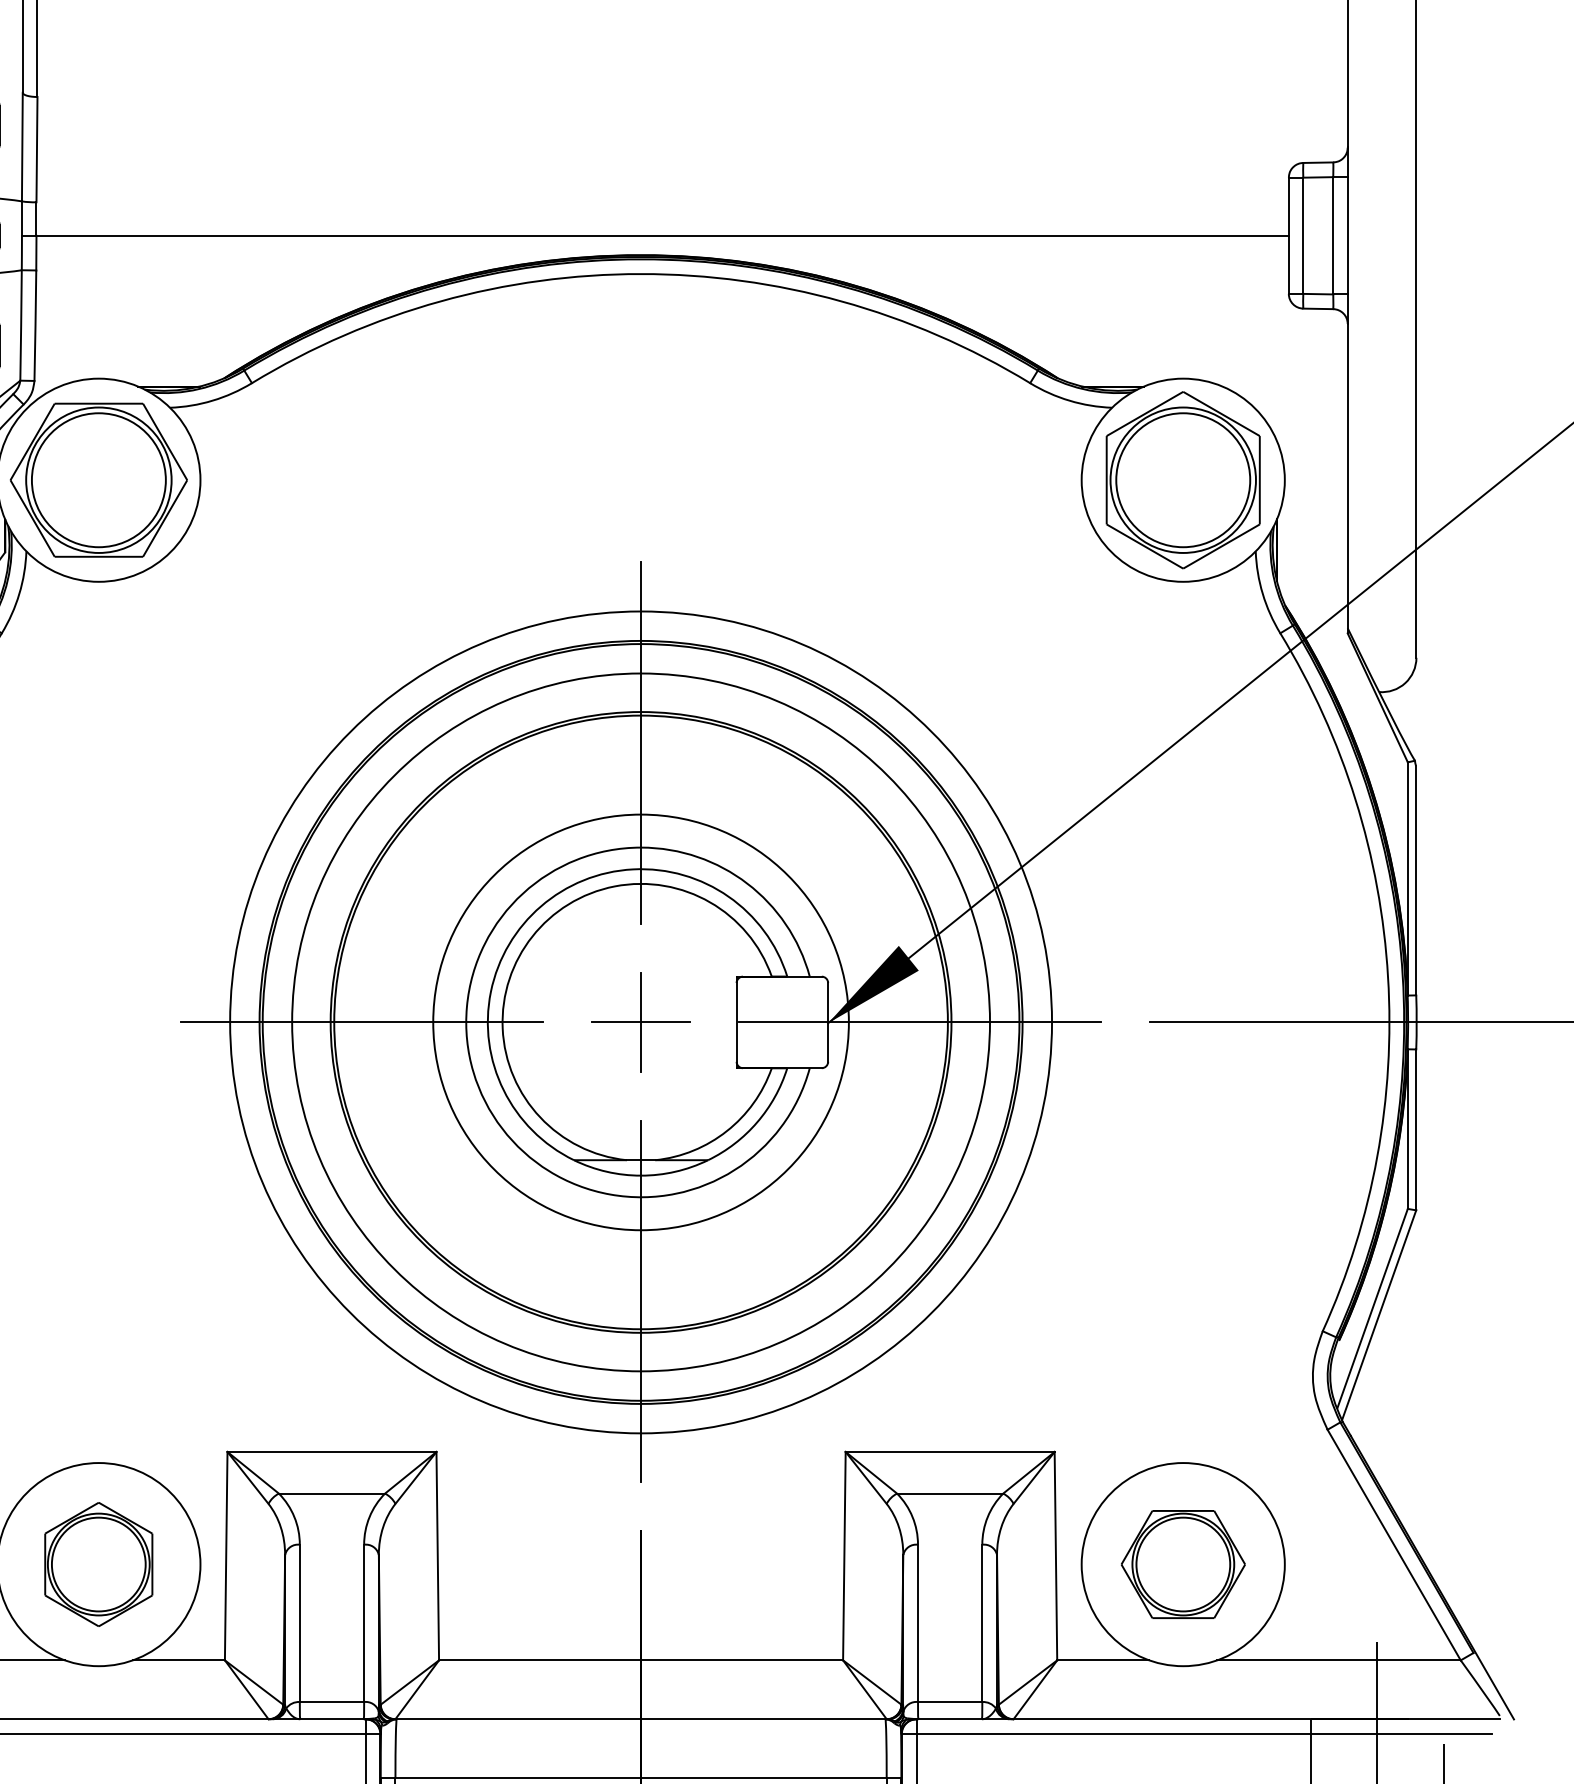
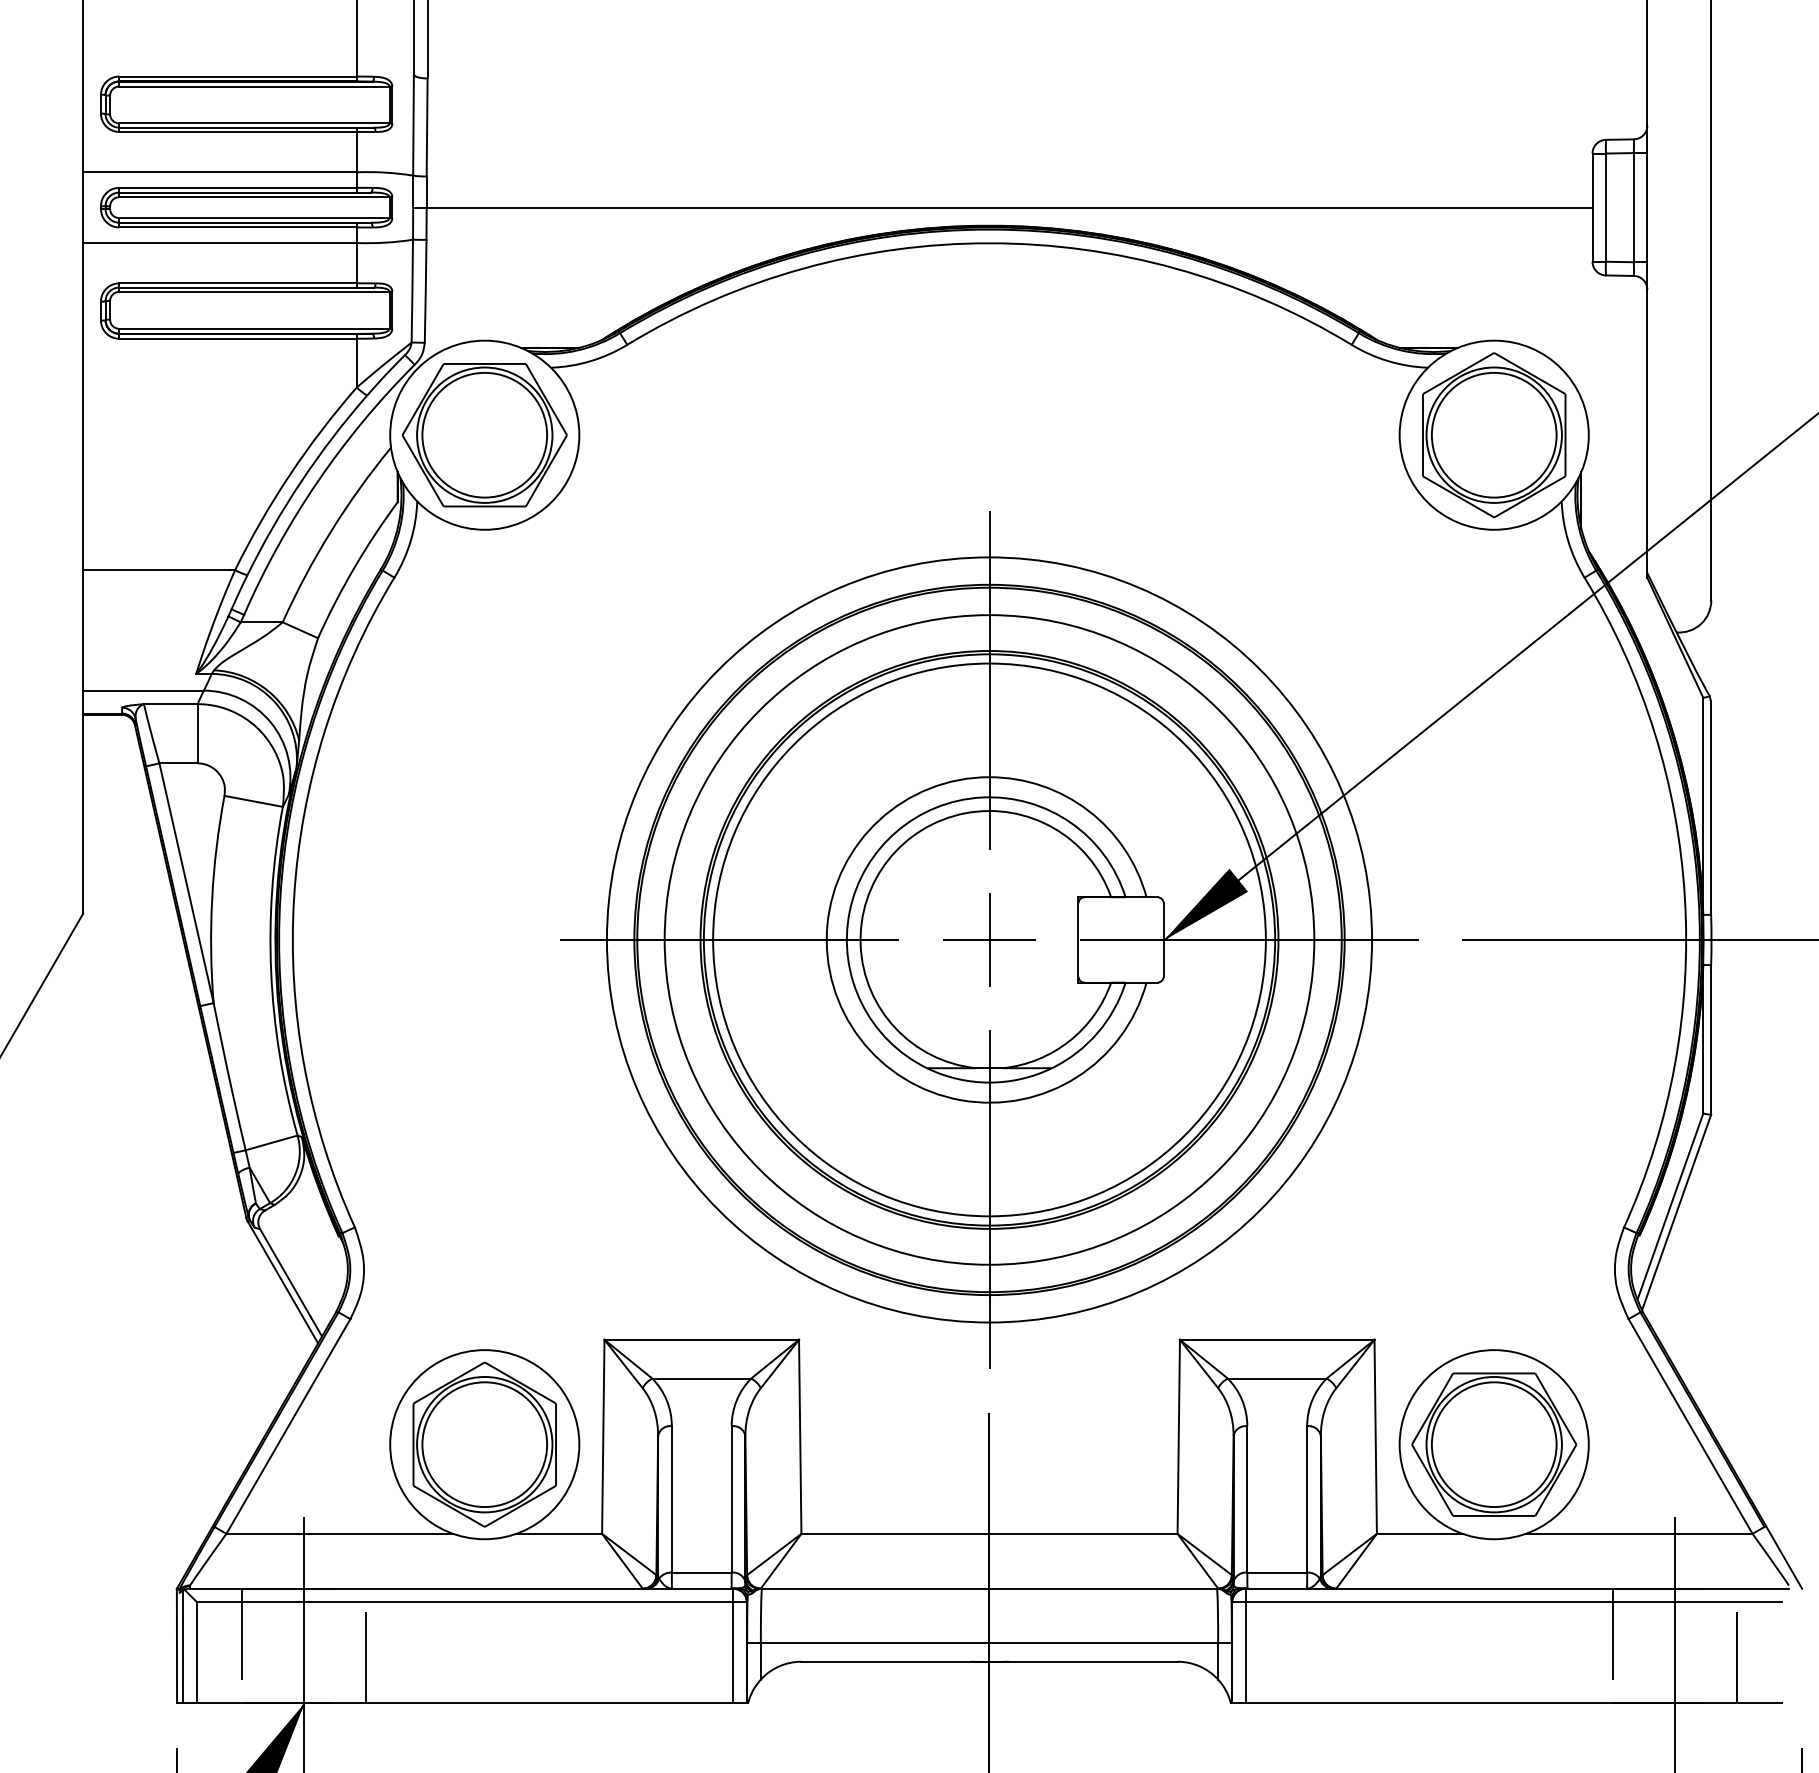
circle: (641, 1021) -> (989, 939), size x1.43
part: (98, 1564) -> (484, 1444), size x1.43
part: (1183, 1564) -> (1494, 1444), size x1.43

